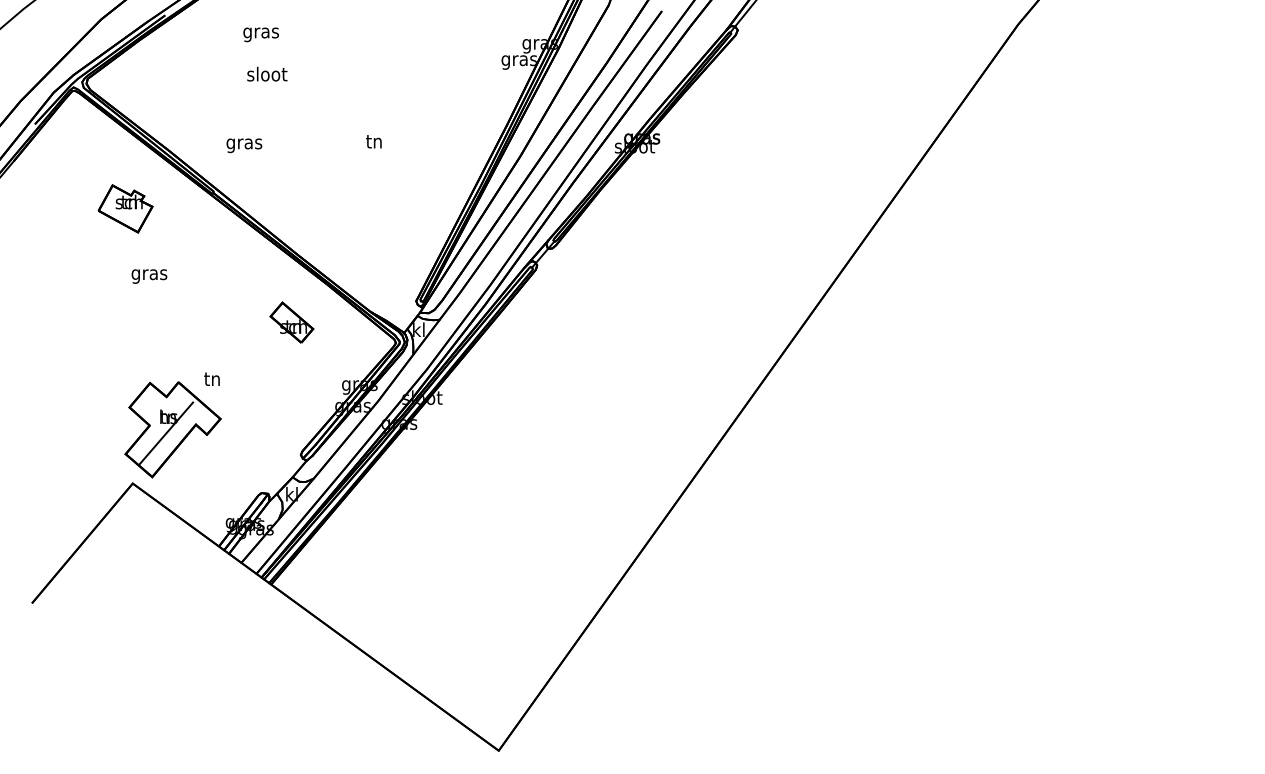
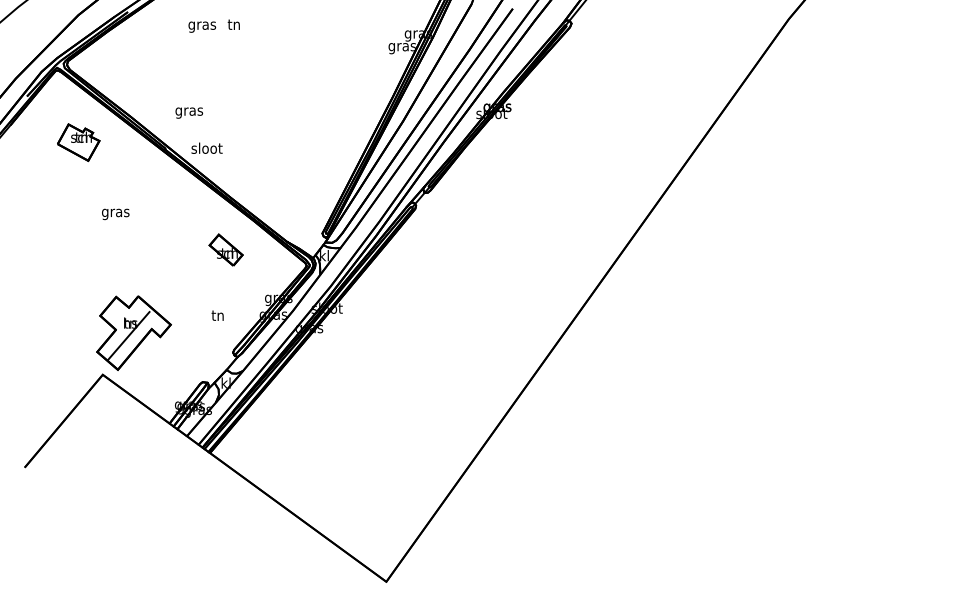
text: (267, 73) -> (207, 147), moved
text: (373, 141) -> (233, 24), moved
part: (125, 208) -> (78, 142), moved
text: (211, 378) -> (217, 315), moved

